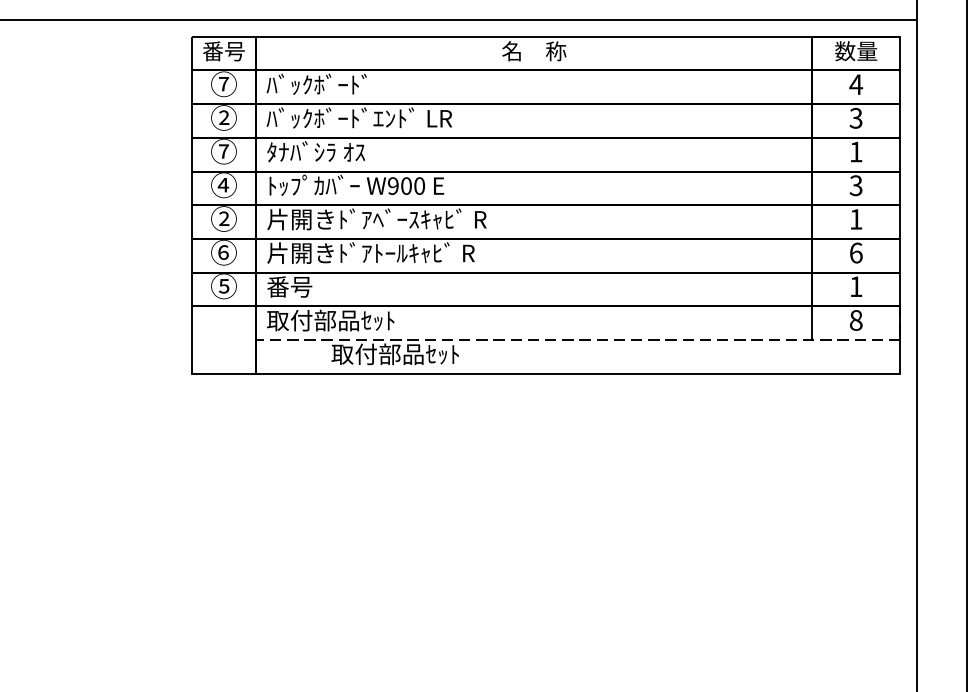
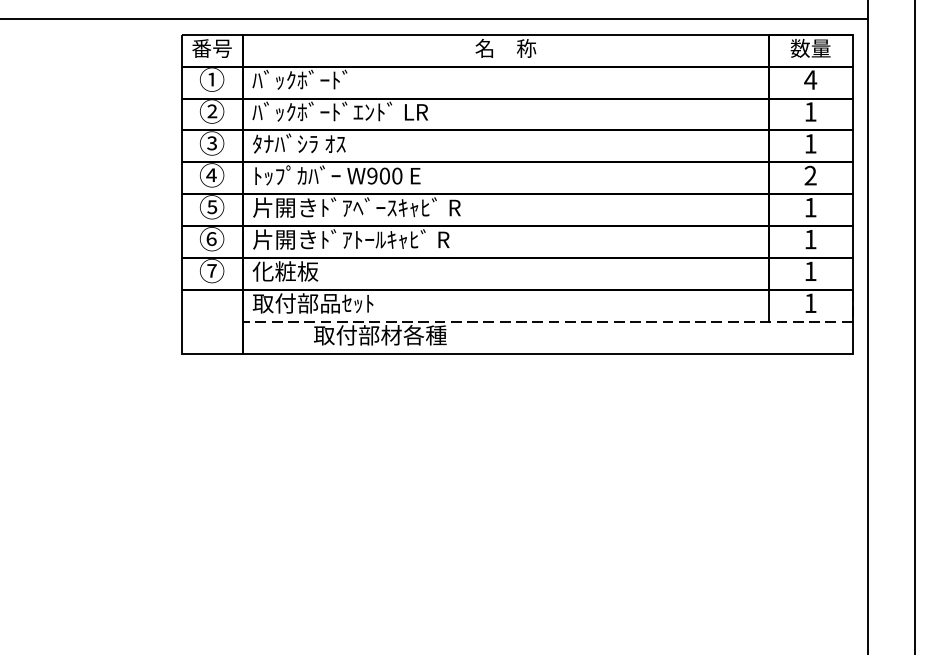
text: (223, 84) -> (211, 79), ⑦ -> ①
text: (855, 117) -> (810, 111), 3 -> 1
text: (223, 151) -> (211, 143), ⑦ -> ③
text: (855, 185) -> (810, 175), 3 -> 2
text: (224, 218) -> (212, 206), ② -> ⑤
text: (856, 252) -> (810, 238), 6 -> 1
text: (224, 286) -> (212, 271), ⑤ -> ⑦
text: (301, 286) -> (285, 271), 番号 -> 化粧板
text: (856, 320) -> (810, 303), 8 -> 1
text: (436, 354) -> (413, 335), 取付部品ｾｯﾄ -> 取付部材各種

